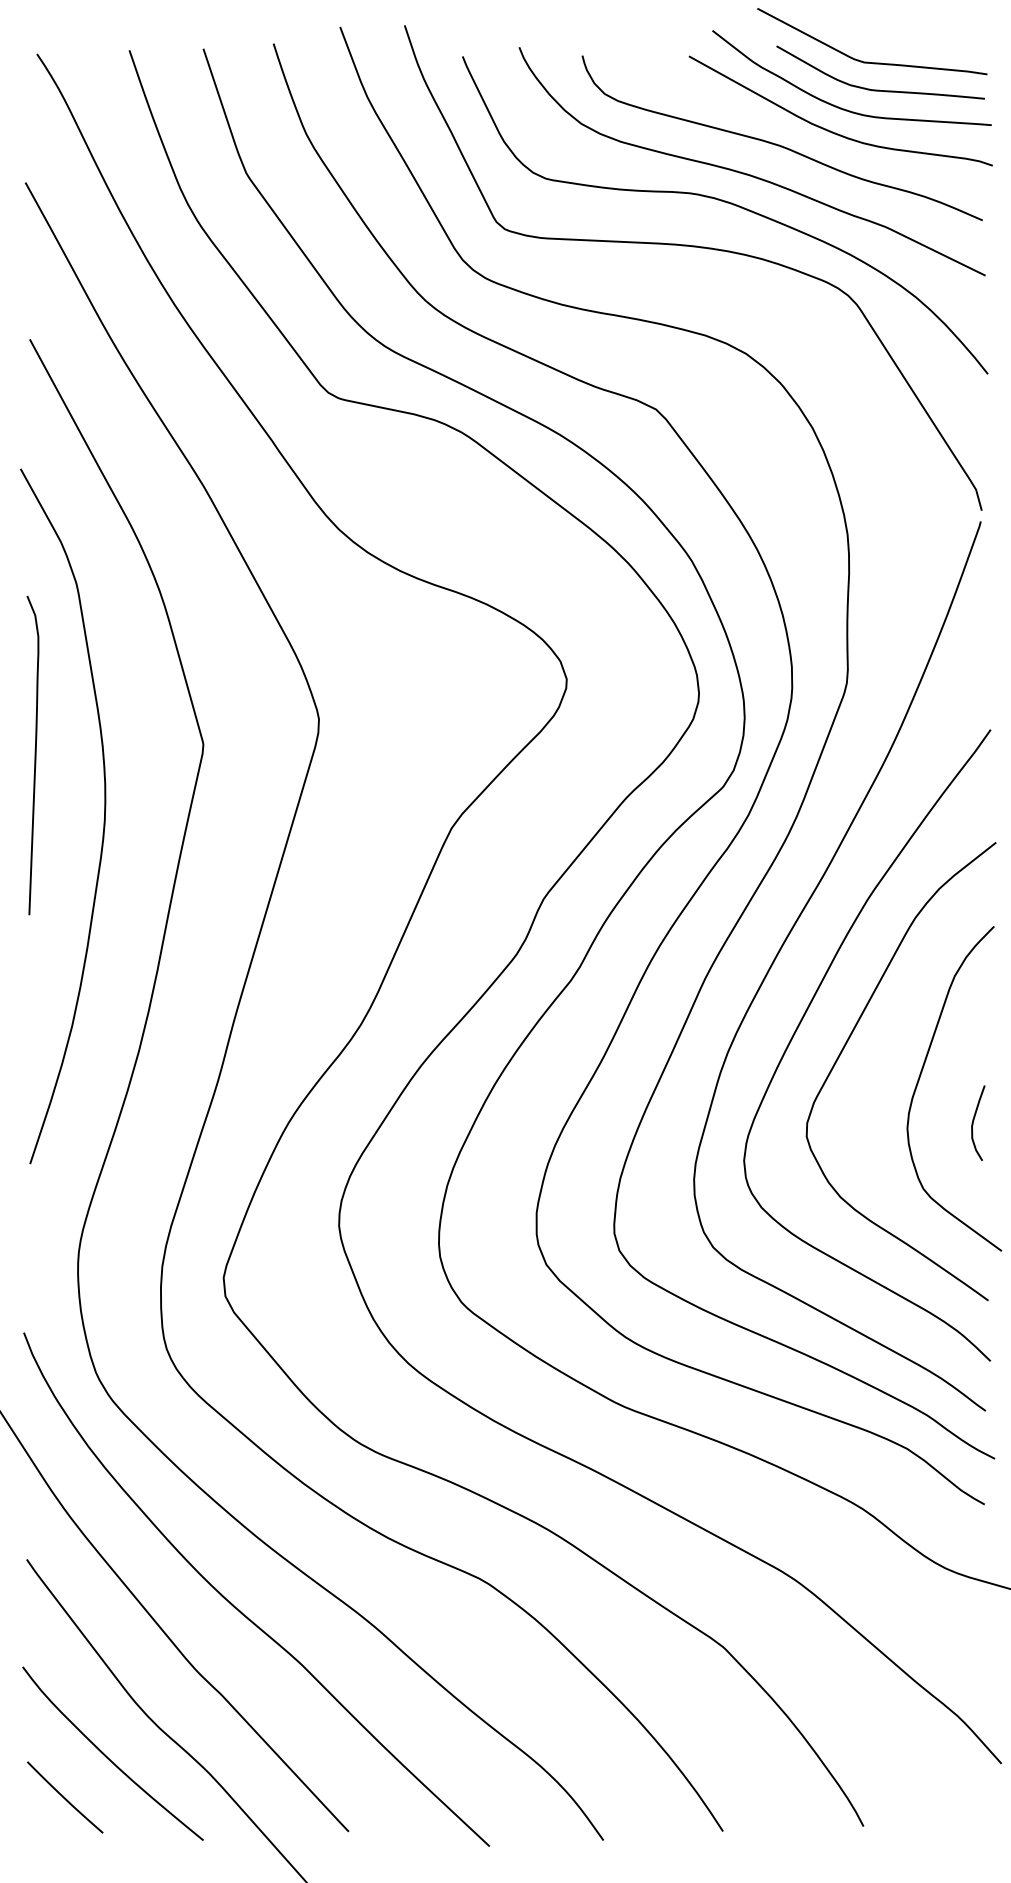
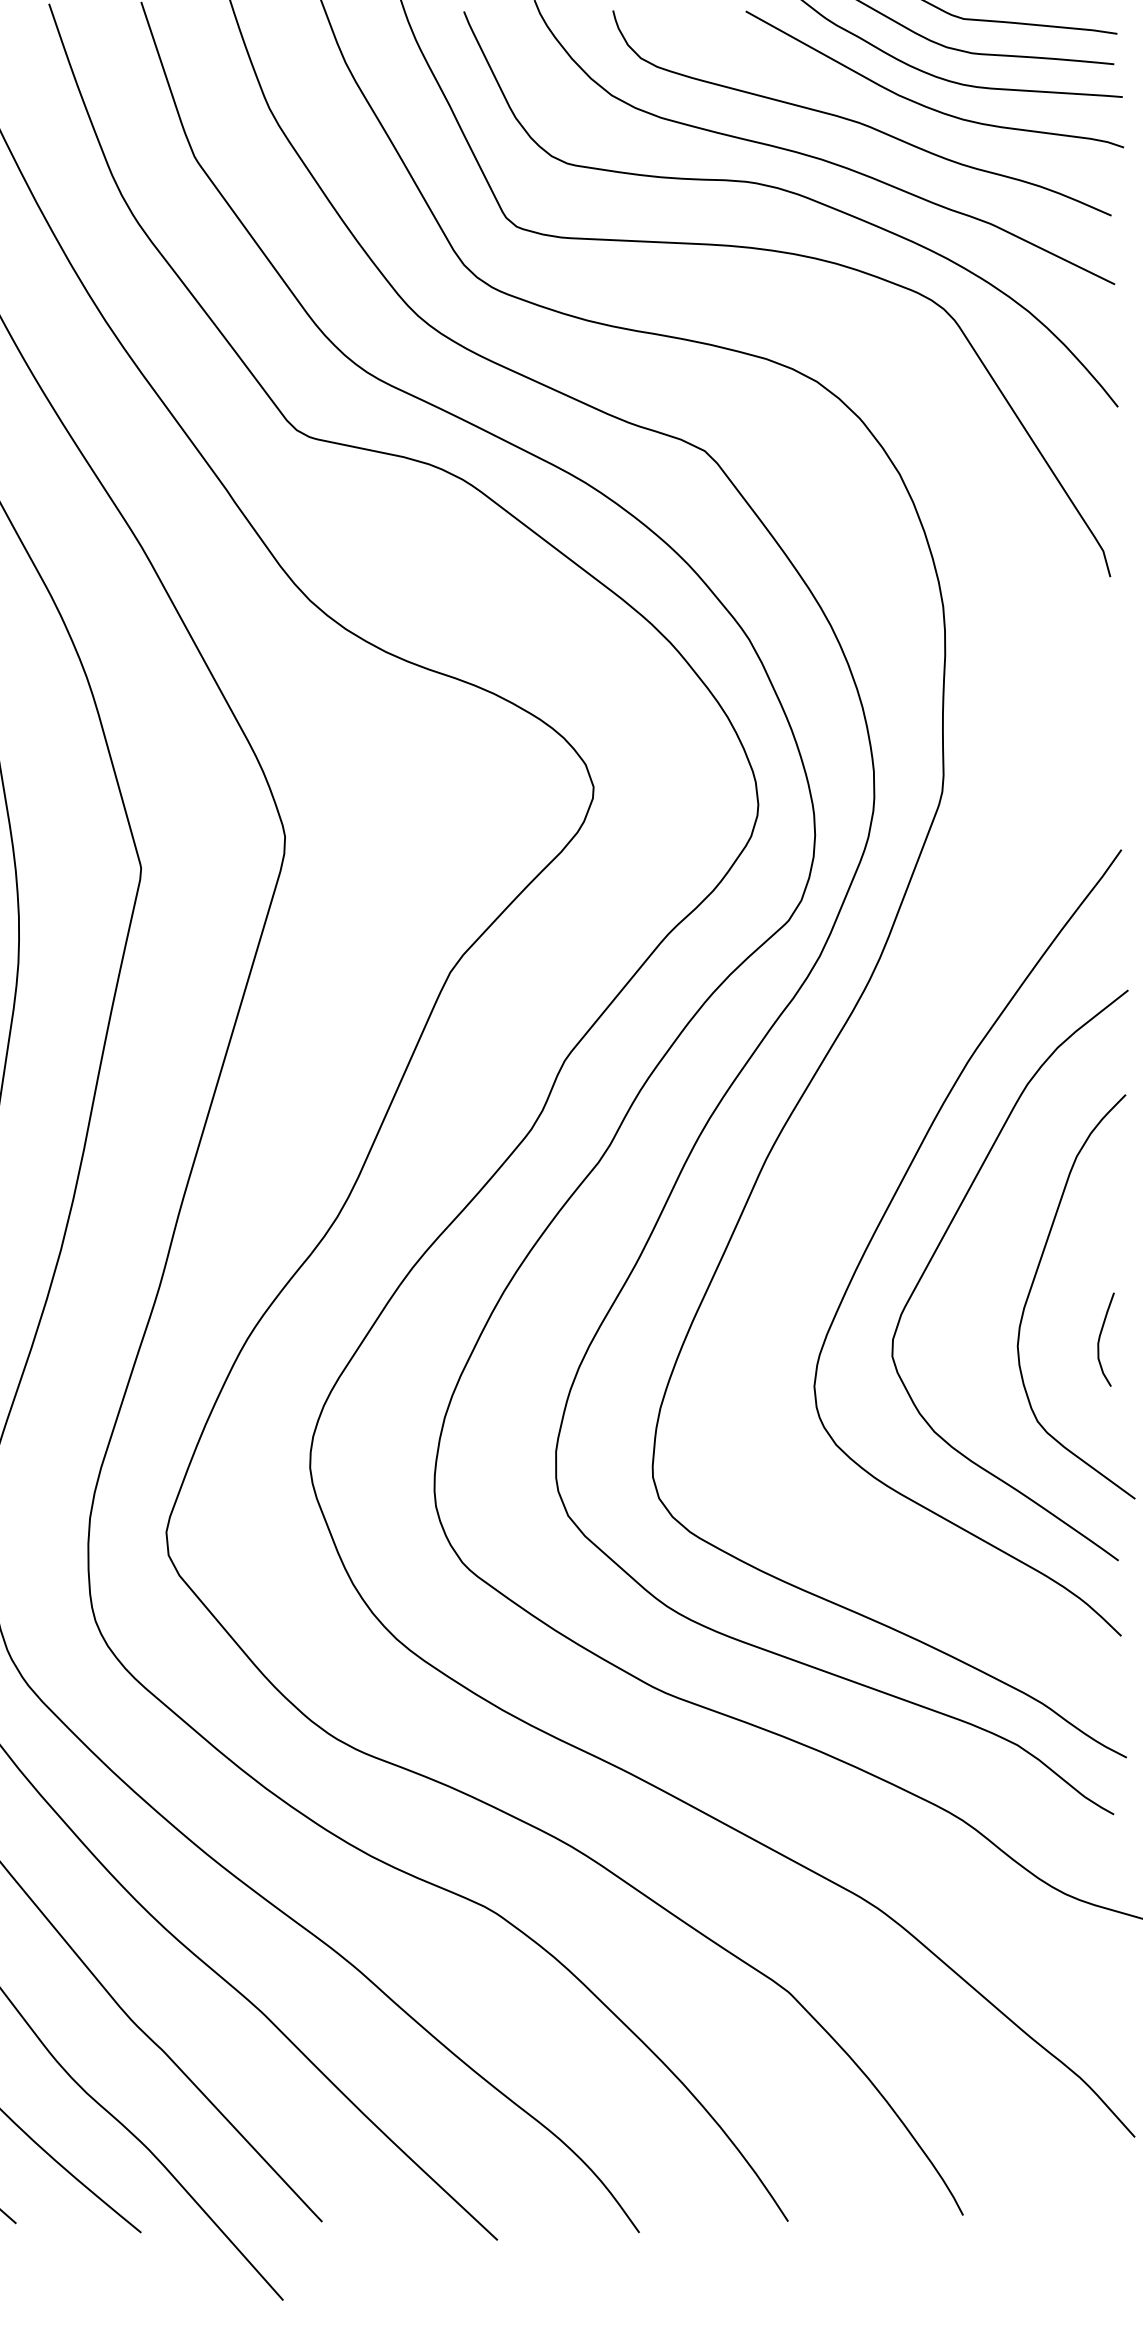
curve: (788, 937) -> (869, 1108), removed

